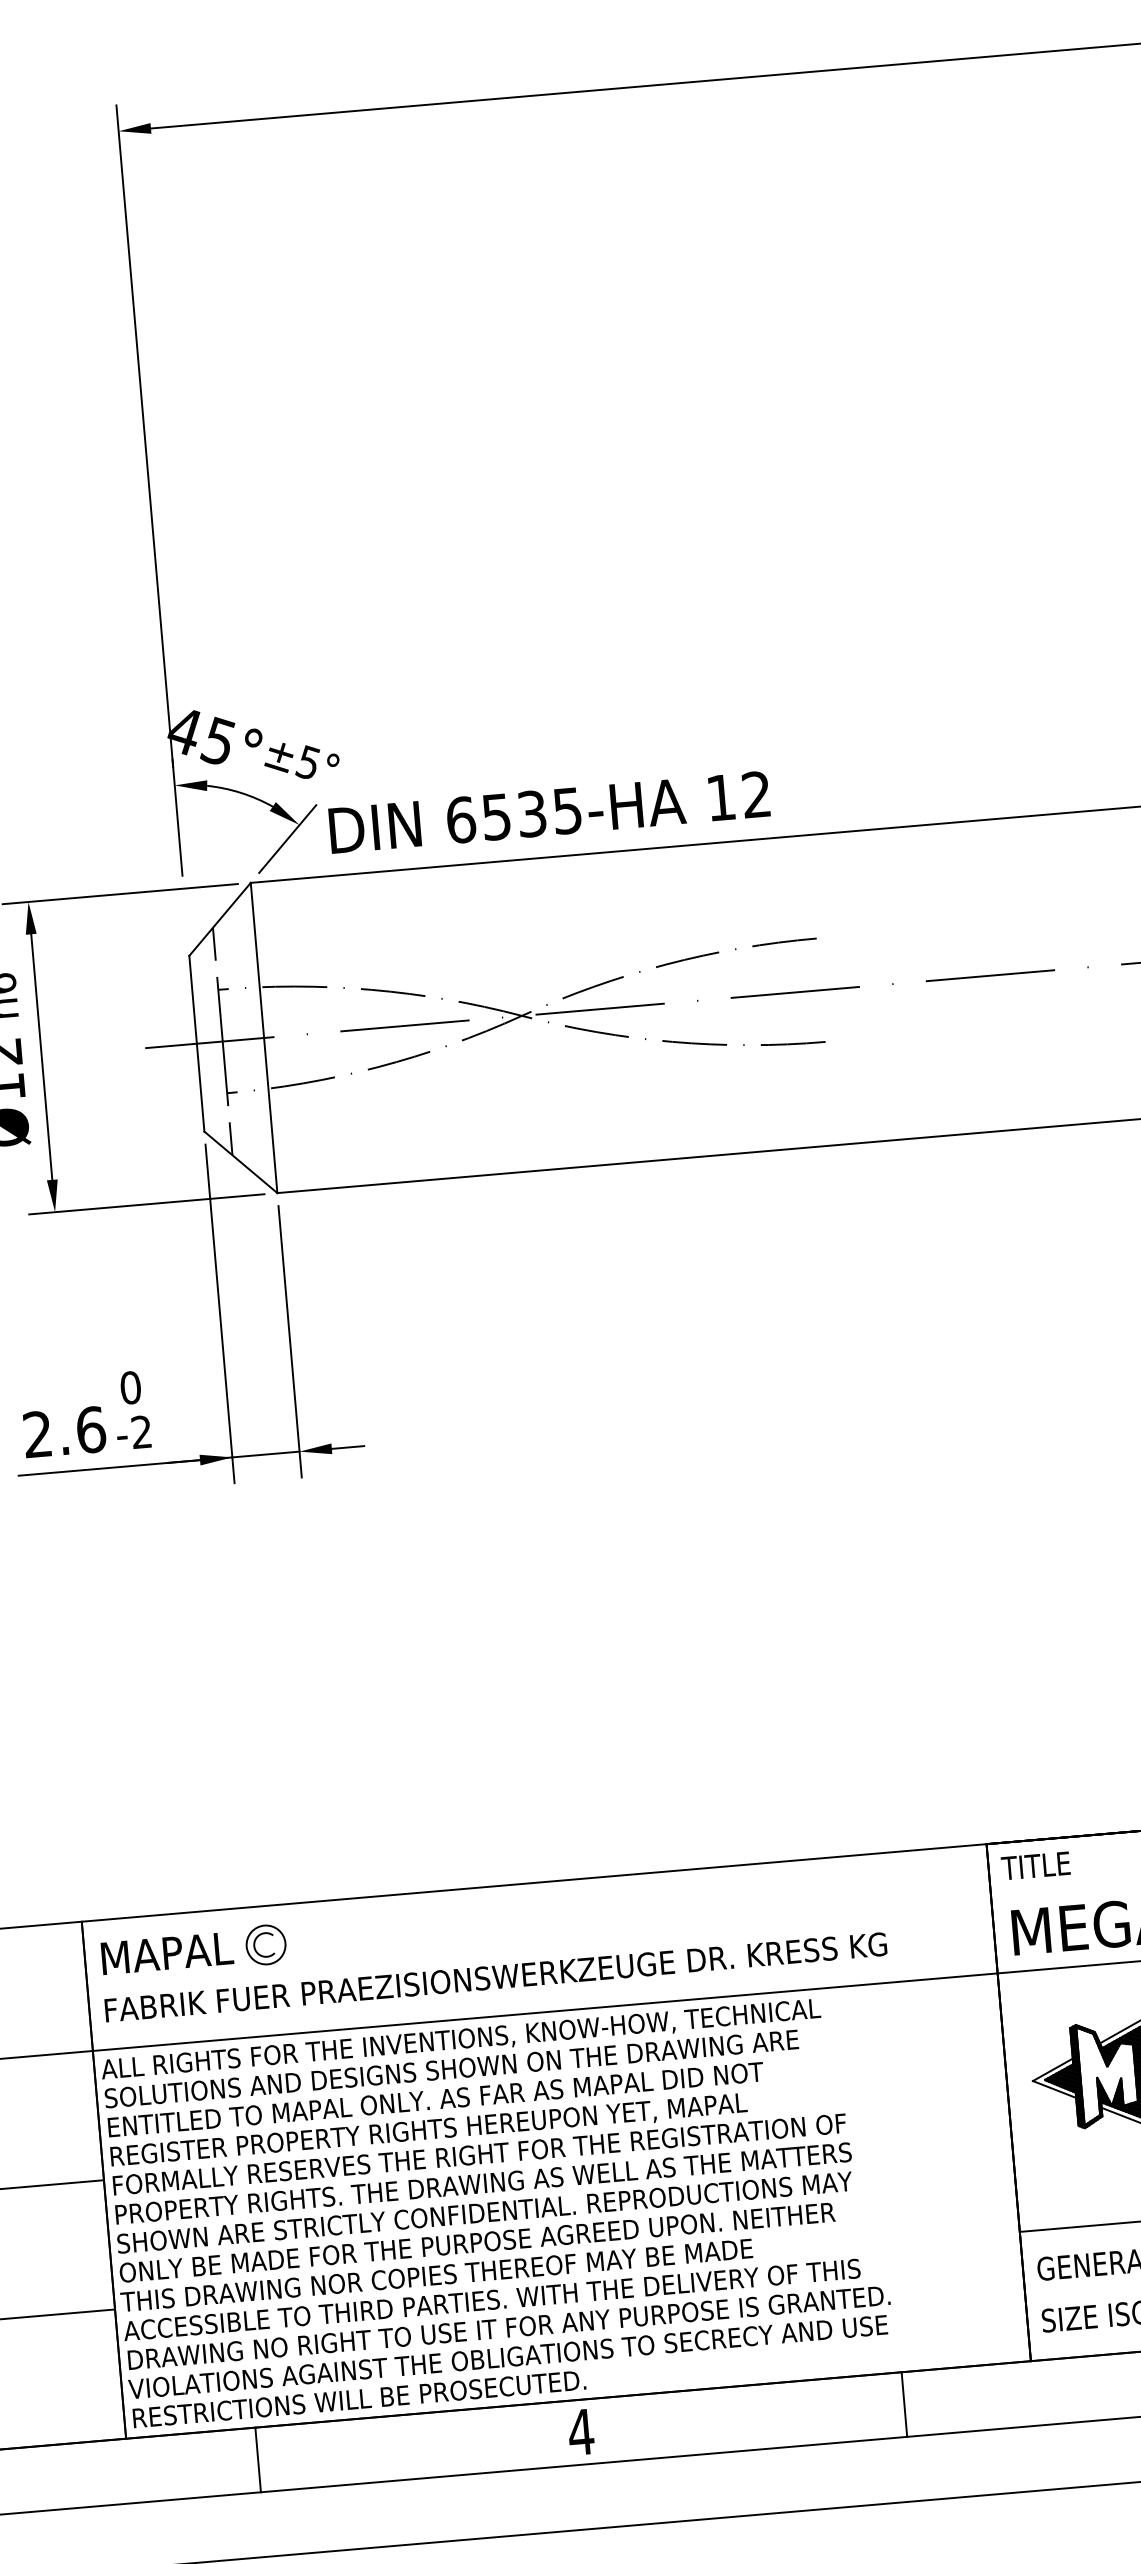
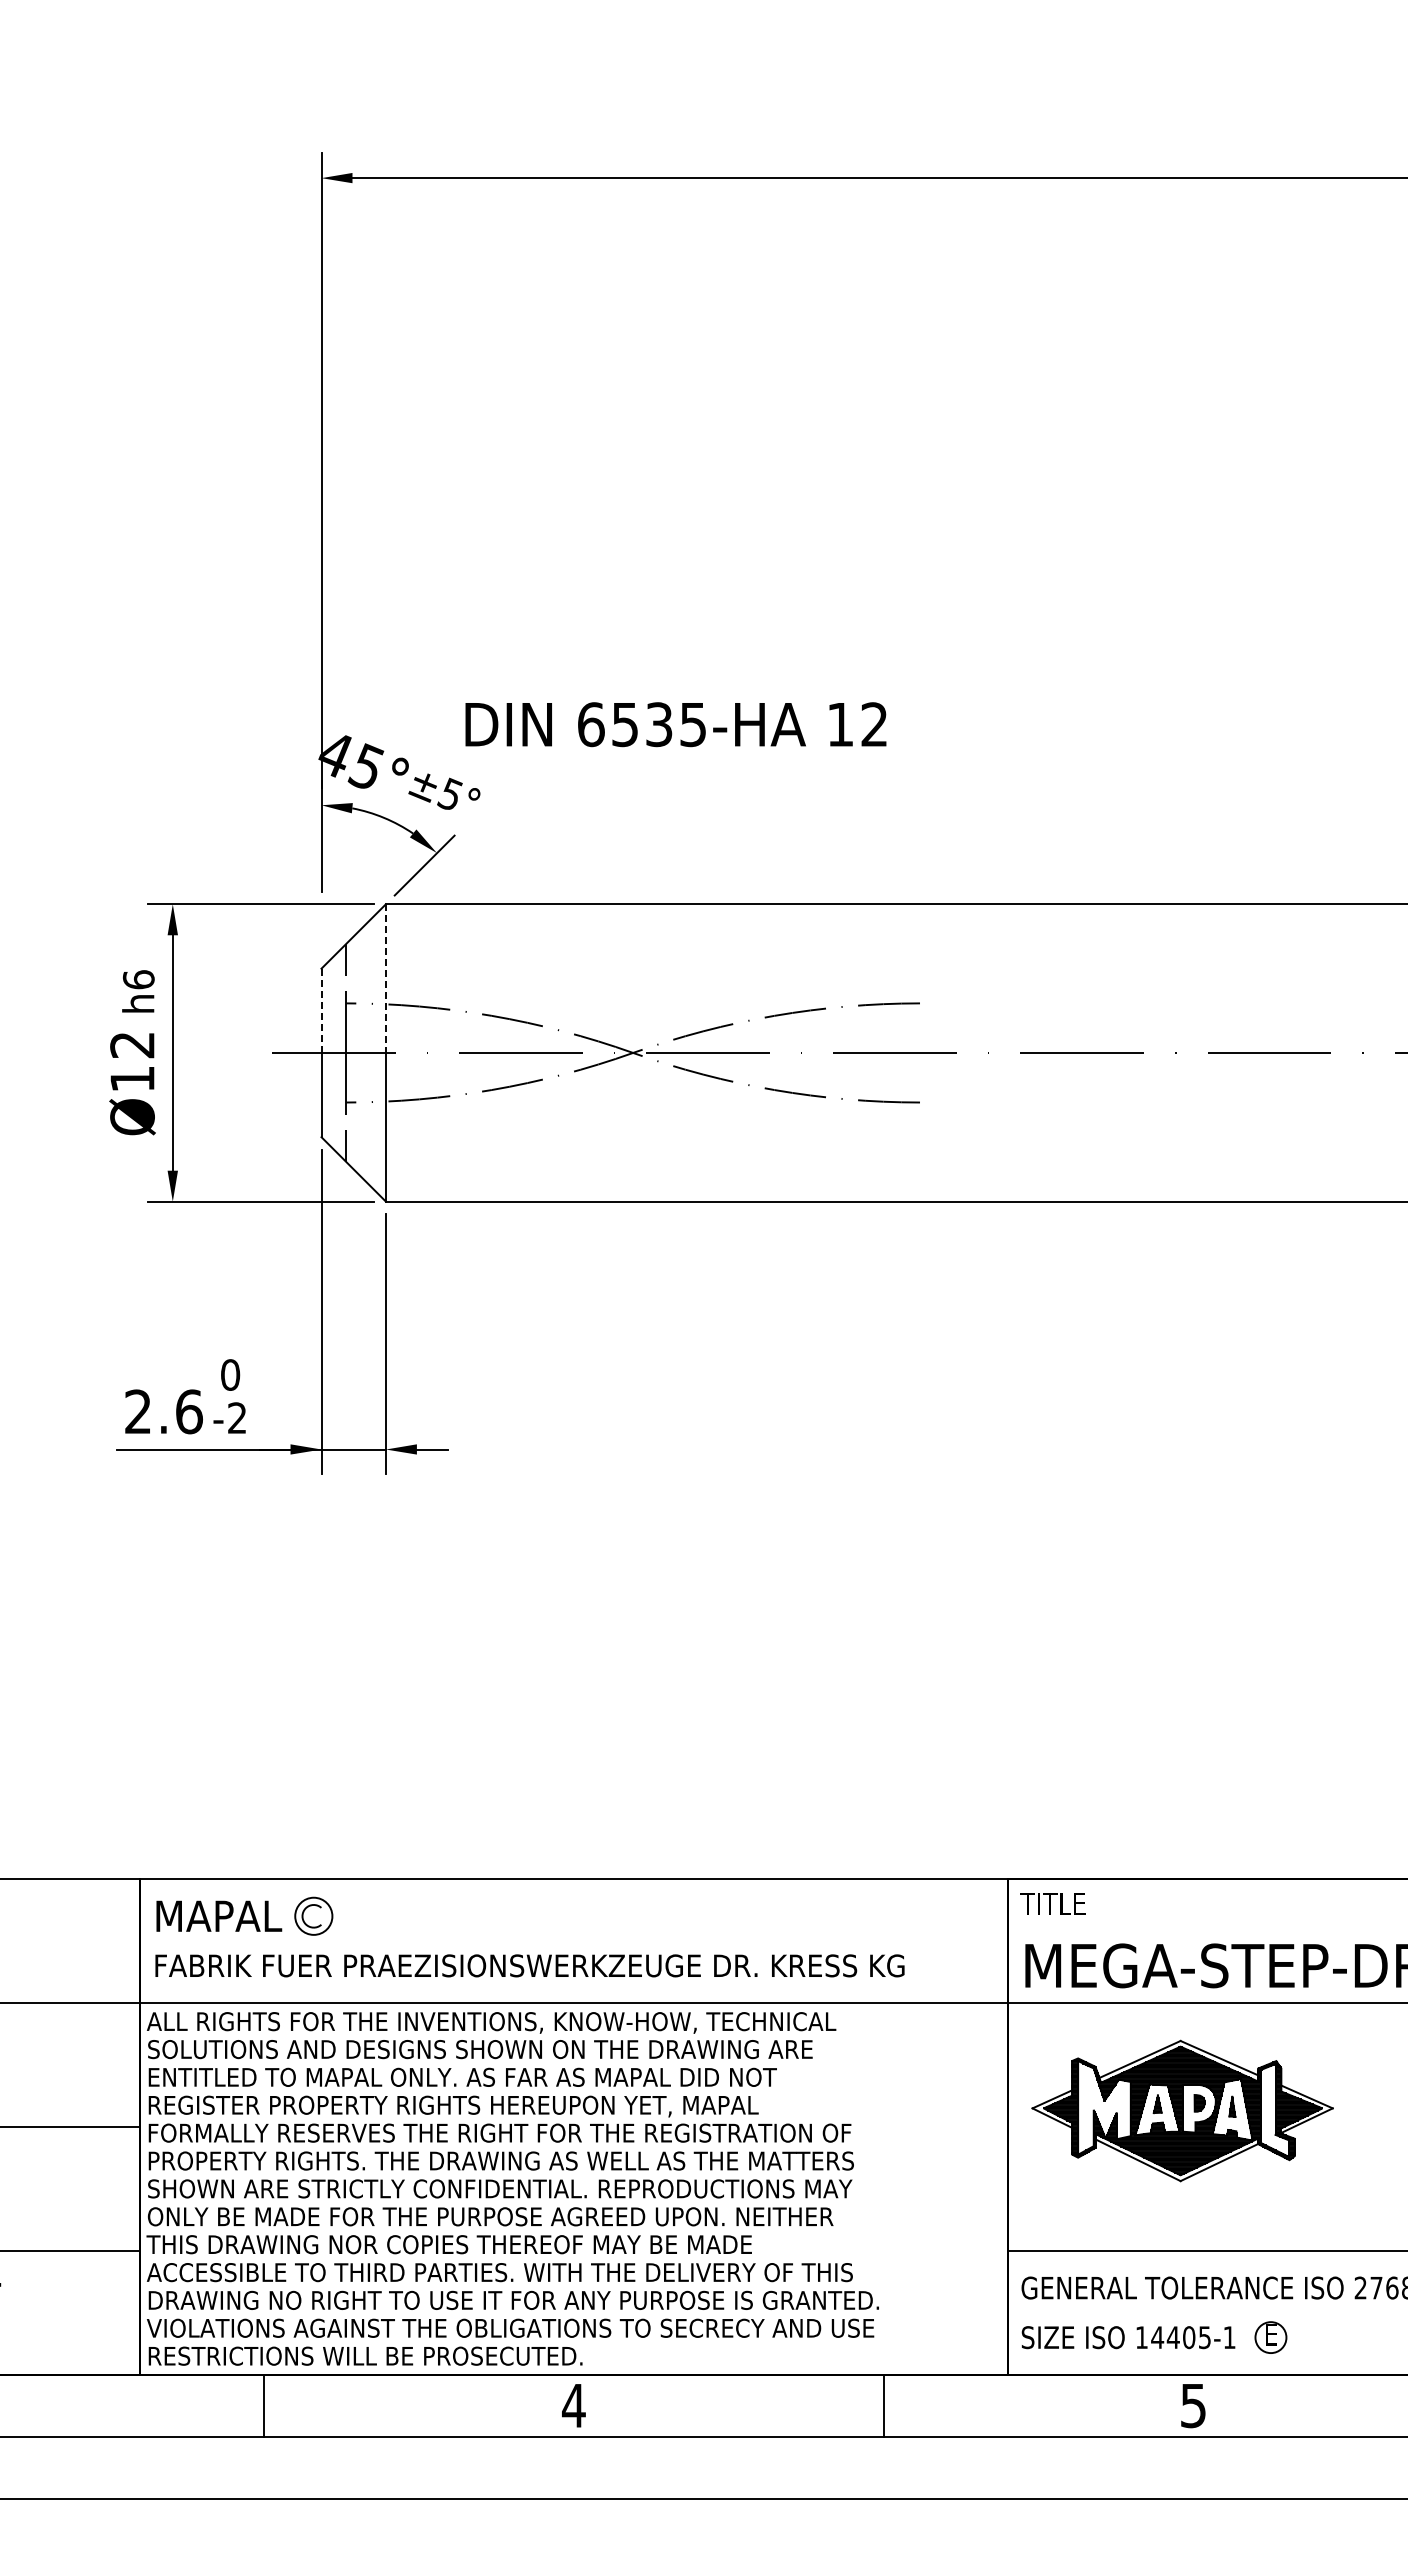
text: (549, 812) -> (675, 724), moved
line: (257, 961) -> (385, 979), solid -> dashed
line: (193, 999) -> (321, 1010), solid -> dashed

